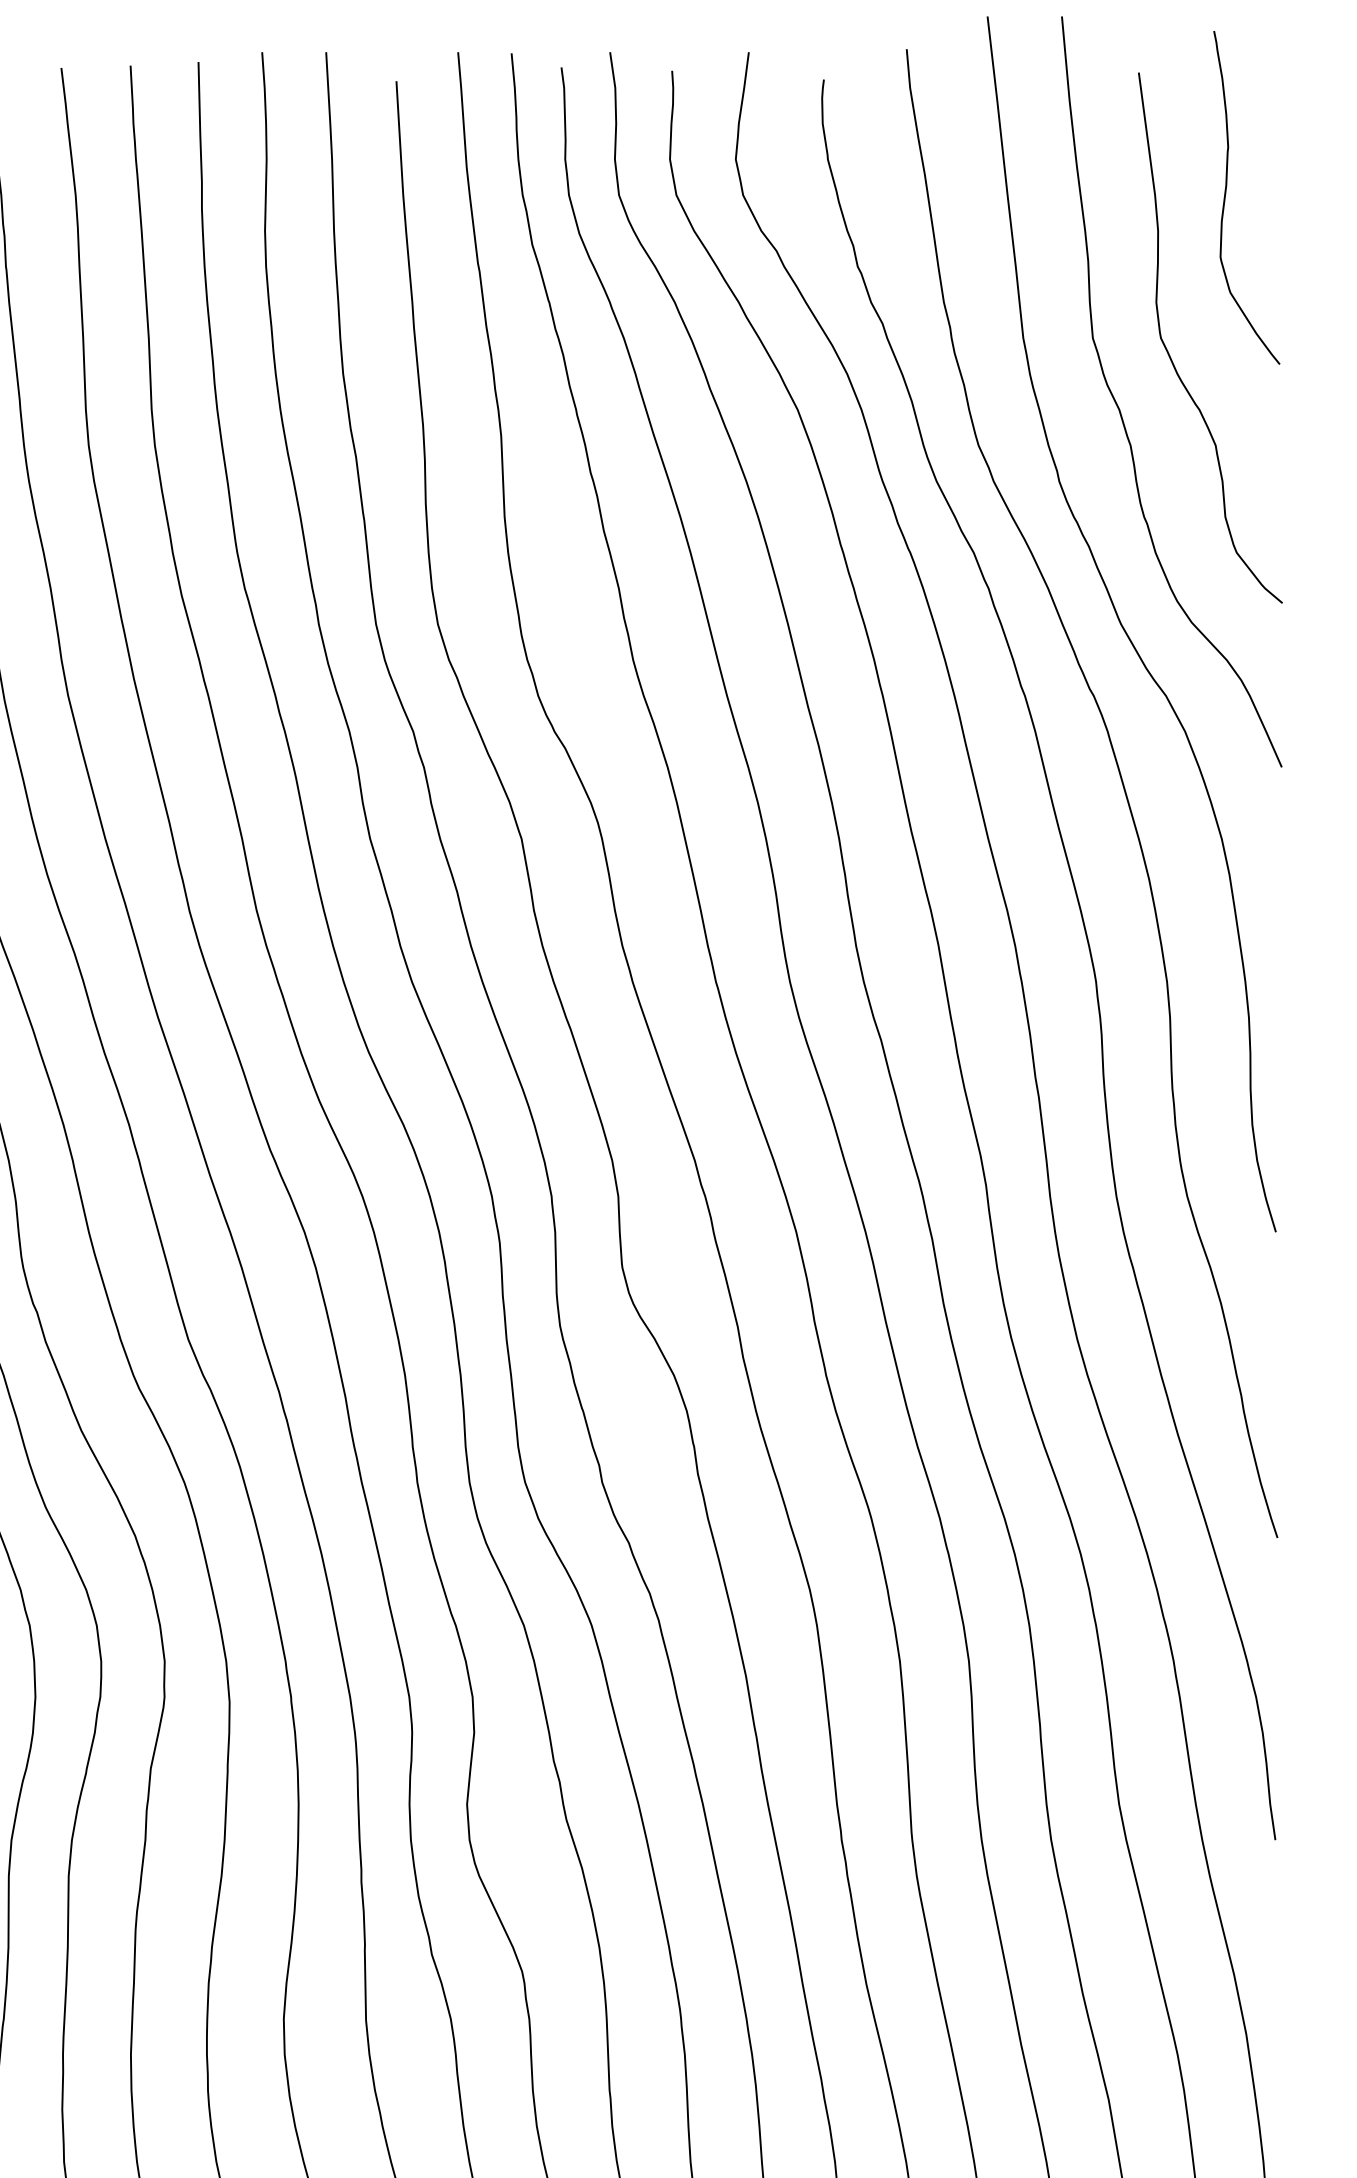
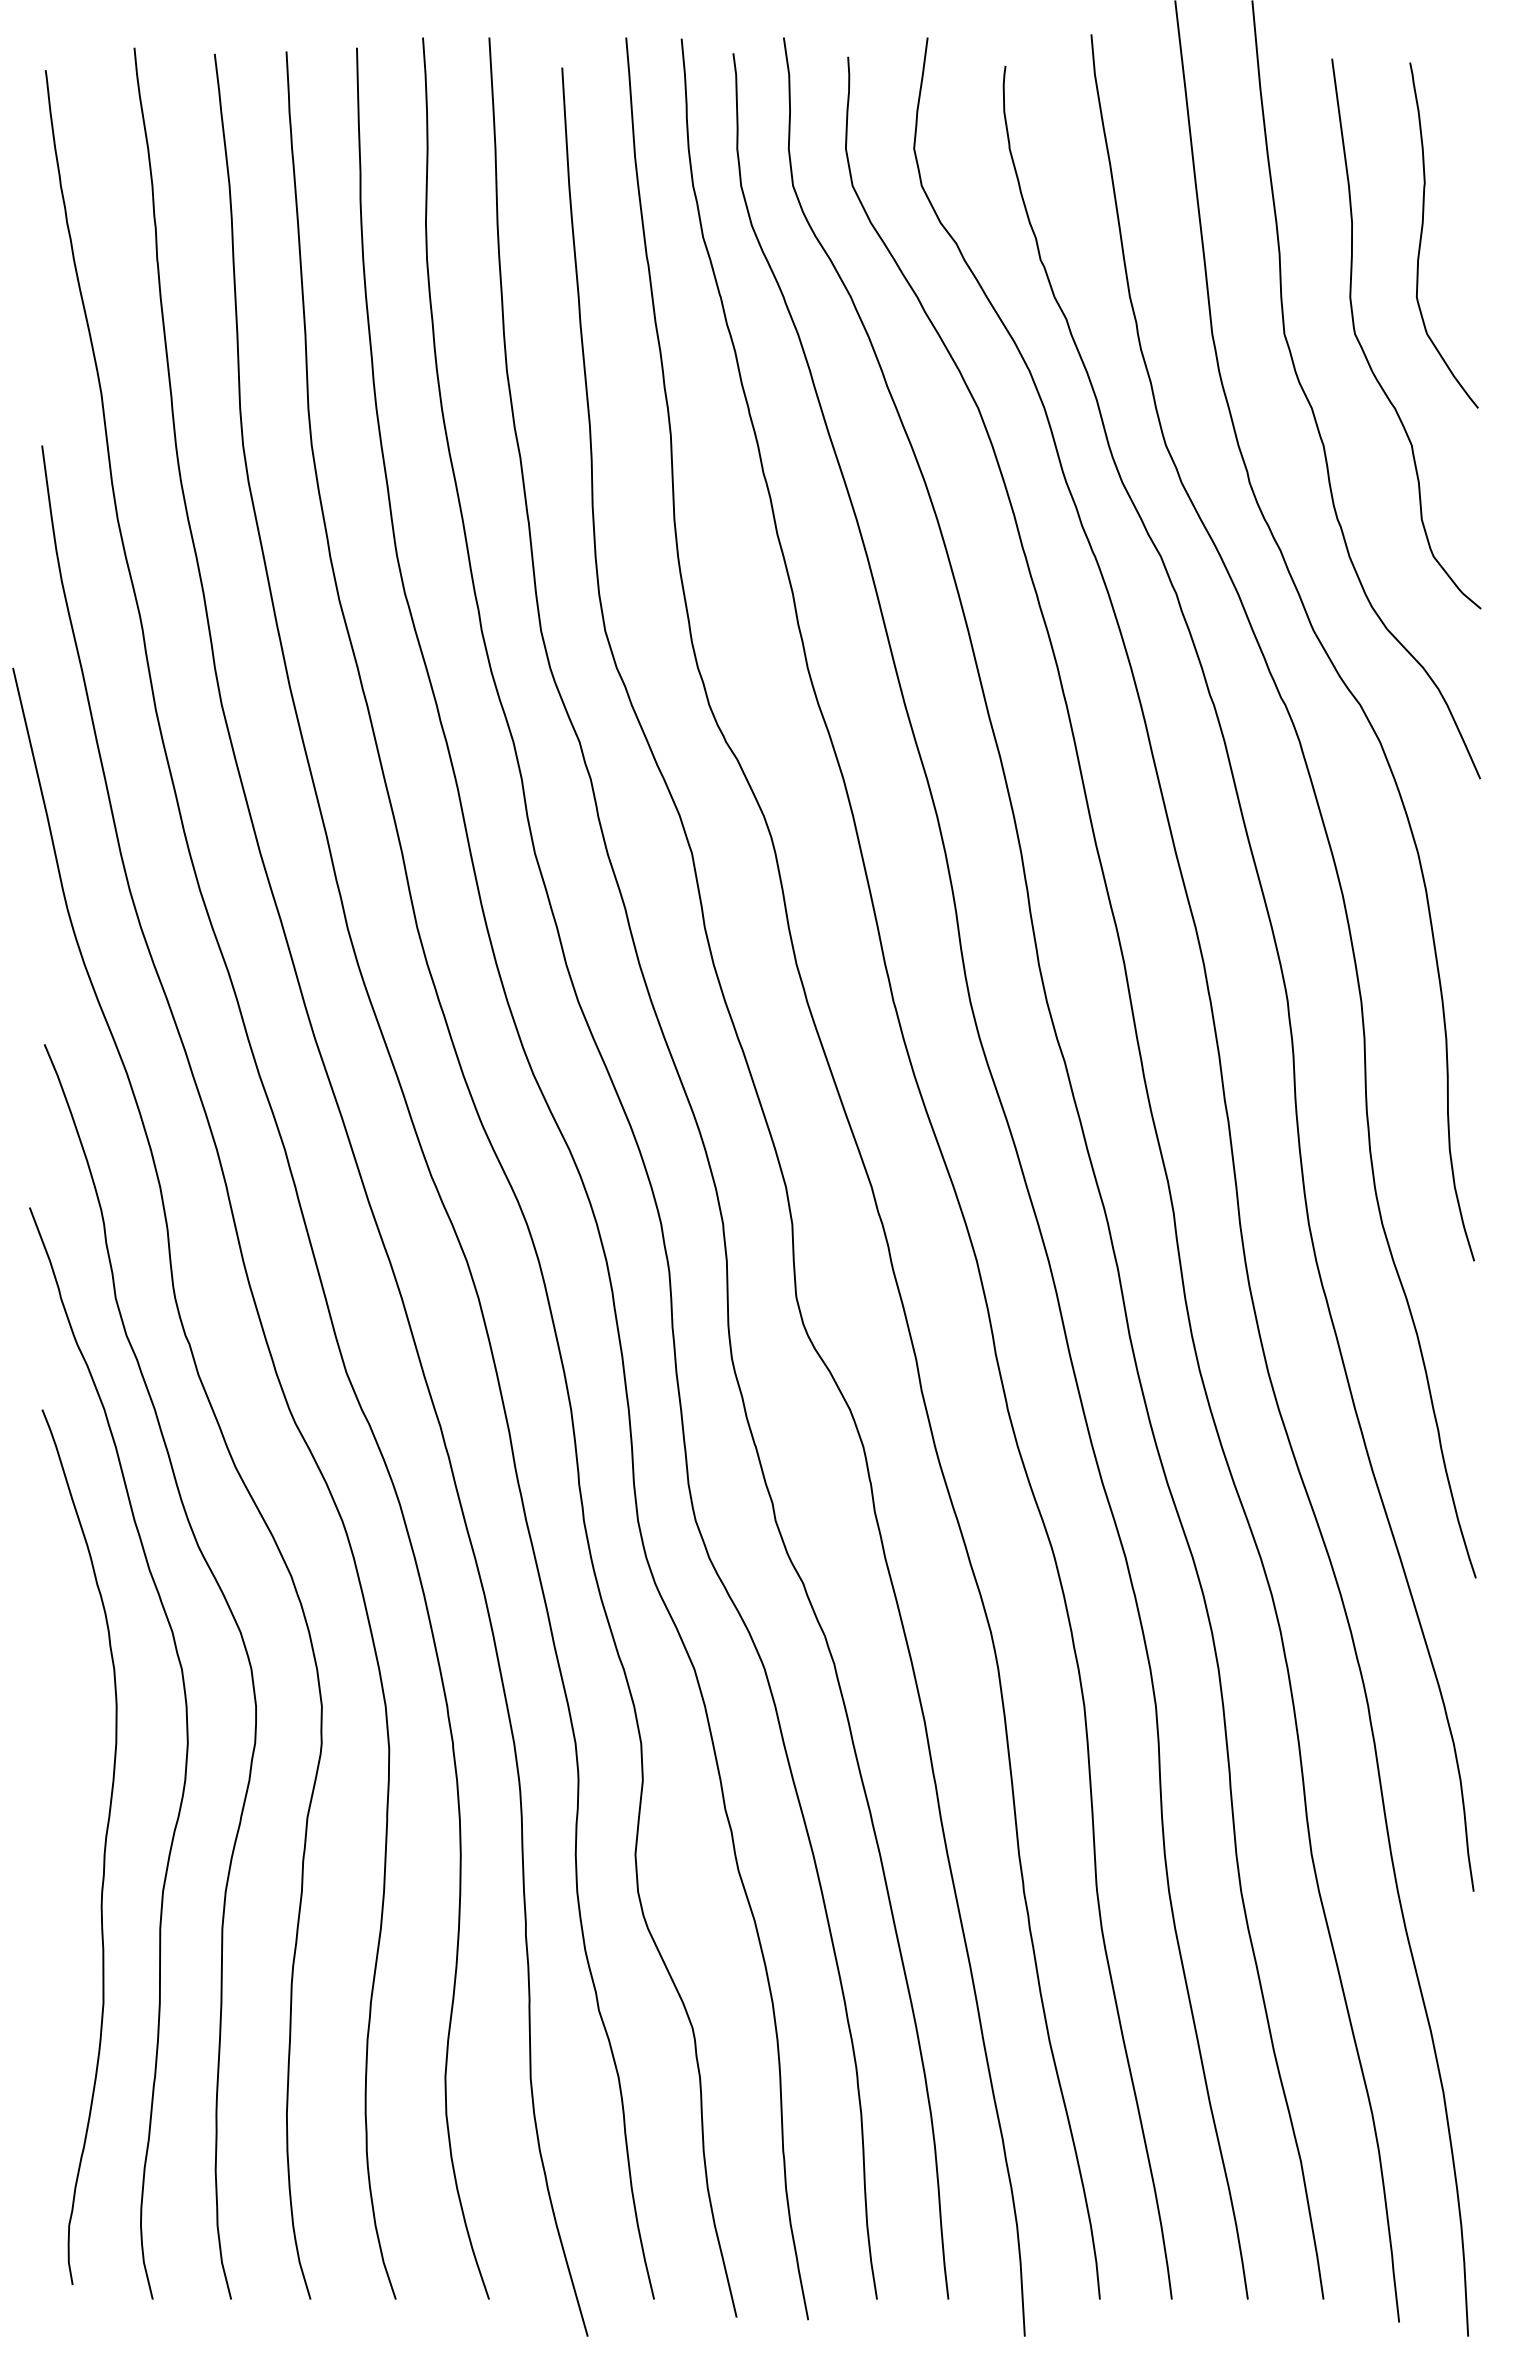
curve: (1226, 197) -> (1422, 235), moved

